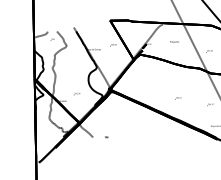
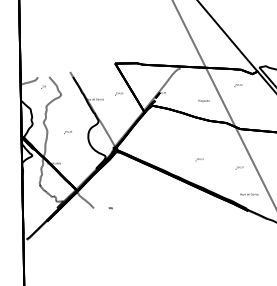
text: (174, 41) -> (203, 100), moved
text: (209, 51) -> (238, 85), moved
text: (76, 94) -> (67, 132), moved

